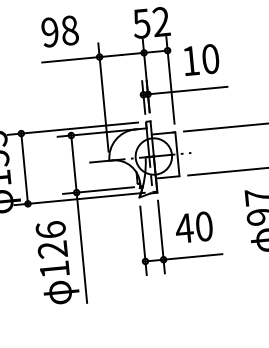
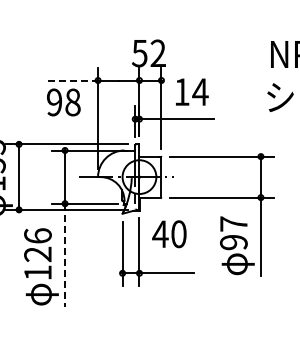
text: (59, 31) -> (63, 102), moved
line: (71, 59) -> (71, 80), solid -> dashed
text: (210, 59) -> (200, 92), 10 -> 14
text: (194, 227) -> (169, 234), moved
line: (82, 248) -> (65, 255), solid -> dashed

